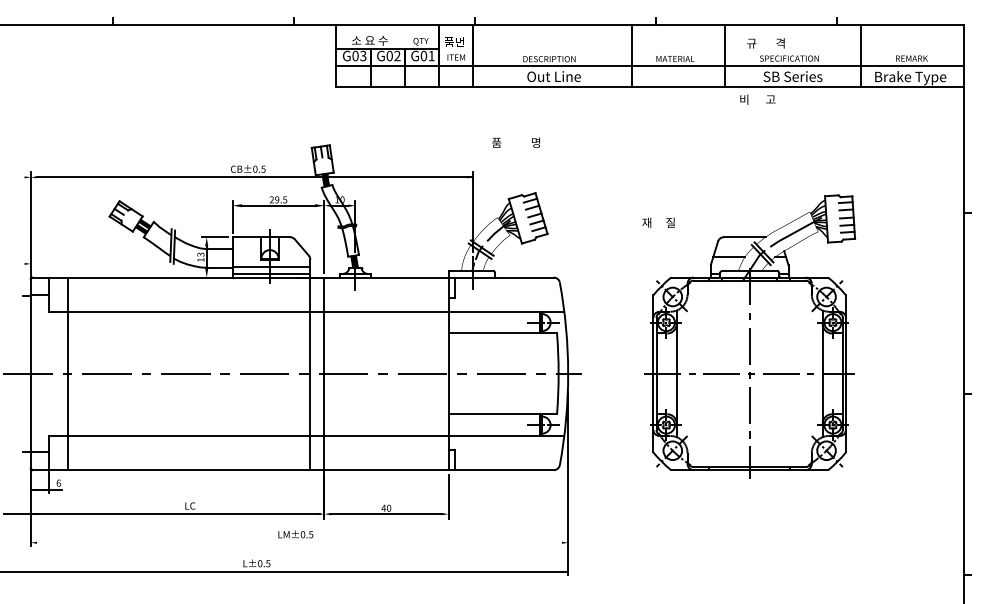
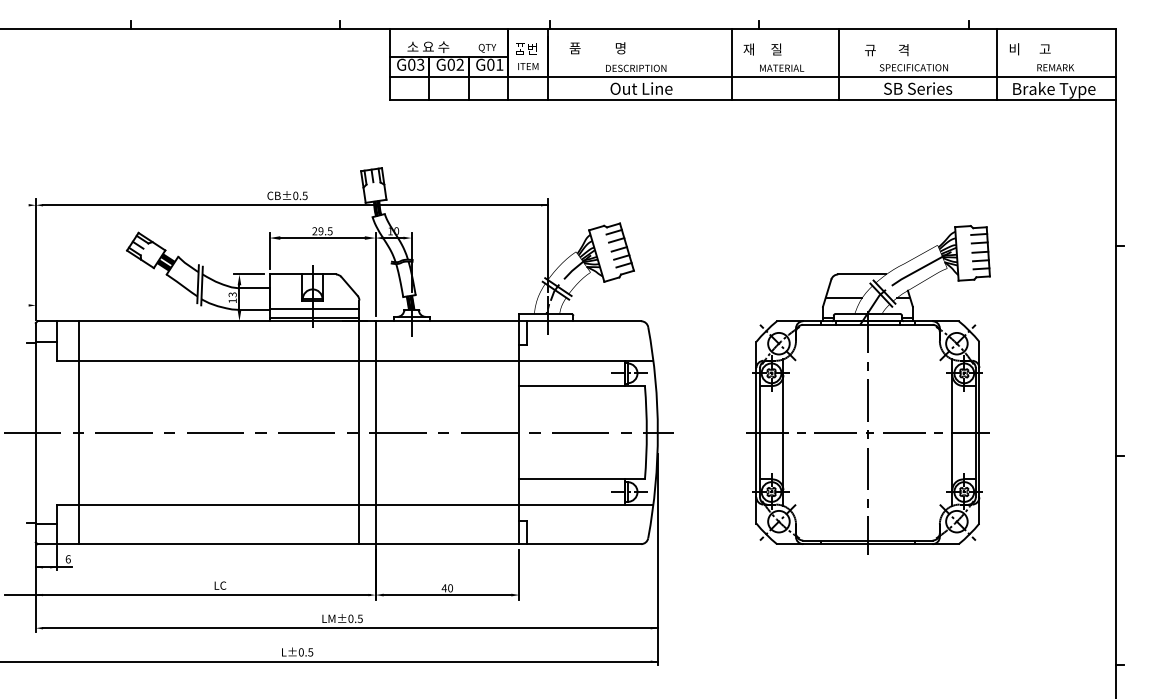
text: (757, 99) -> (1029, 49), moved
text: (515, 142) -> (596, 47), moved
text: (658, 222) -> (762, 49), moved
line: (302, 542) -> (350, 627), added

